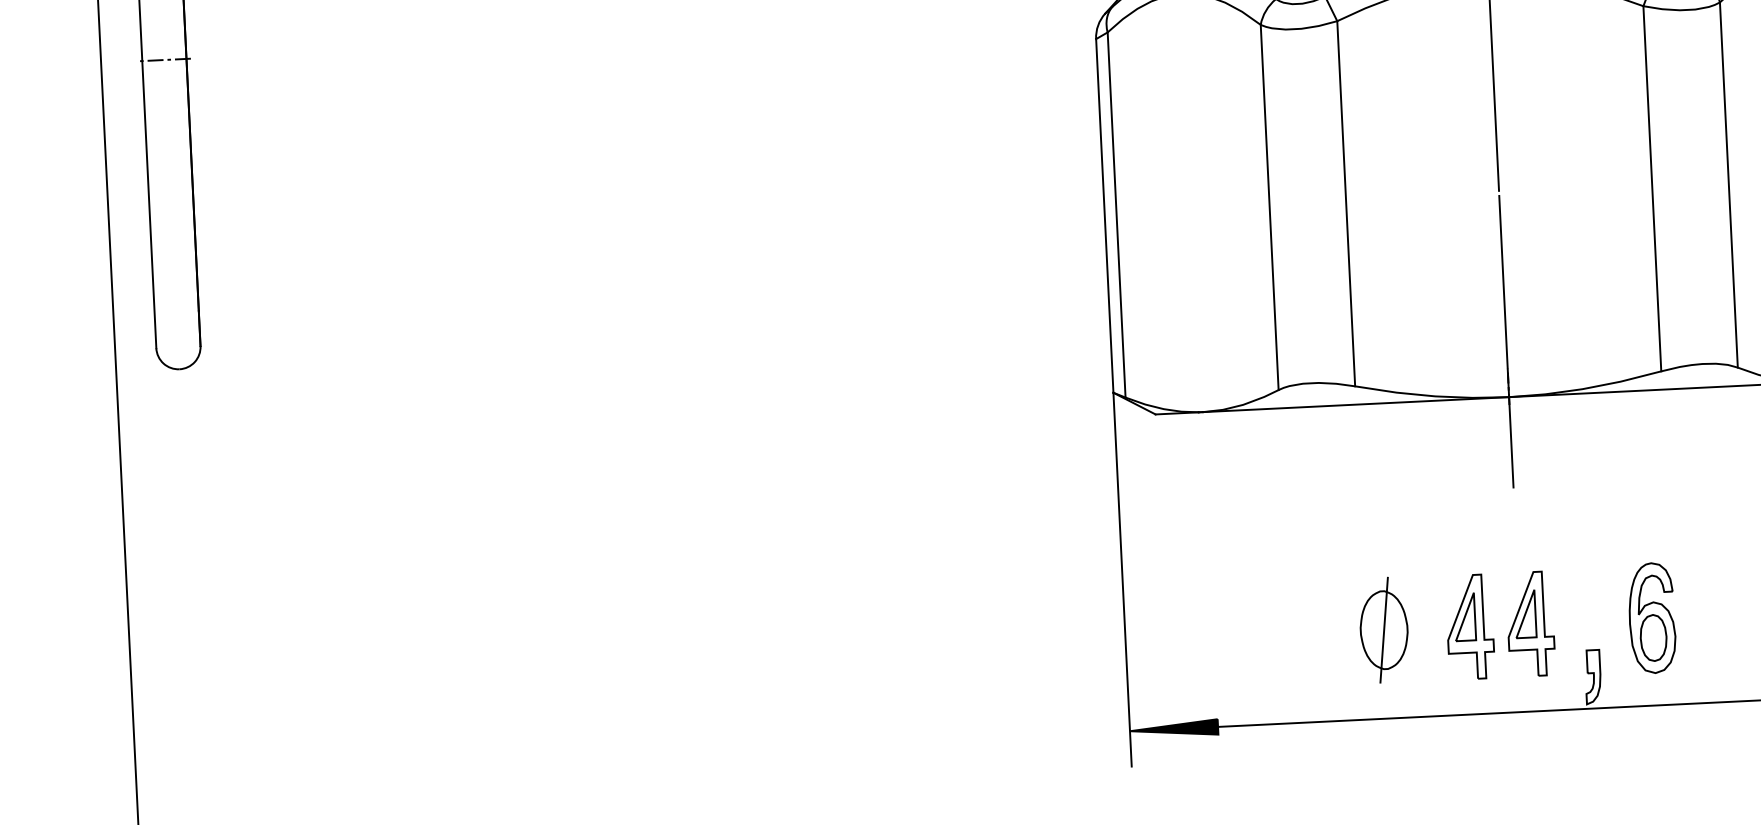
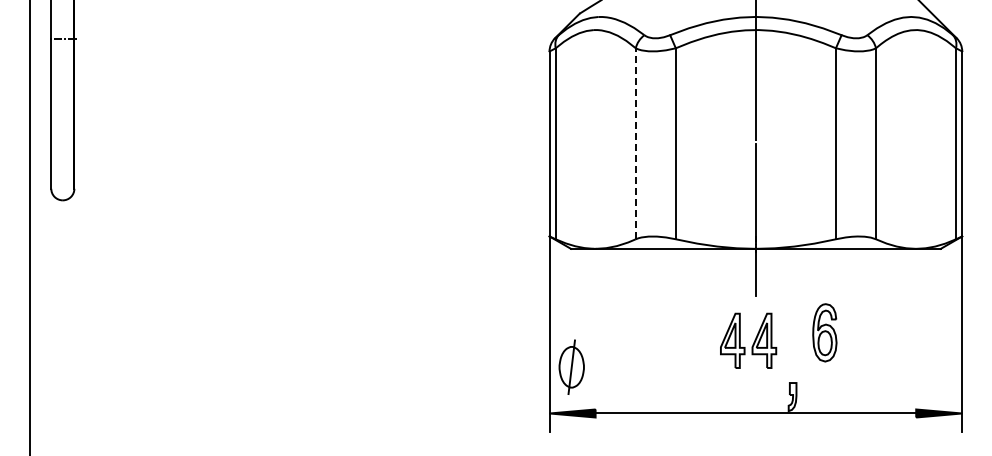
line: (1269, 206) -> (635, 143), solid -> dashed
part: (1651, 617) -> (824, 332), moved
part: (1500, 624) -> (748, 340), moved
part: (1383, 628) -> (571, 366), moved

